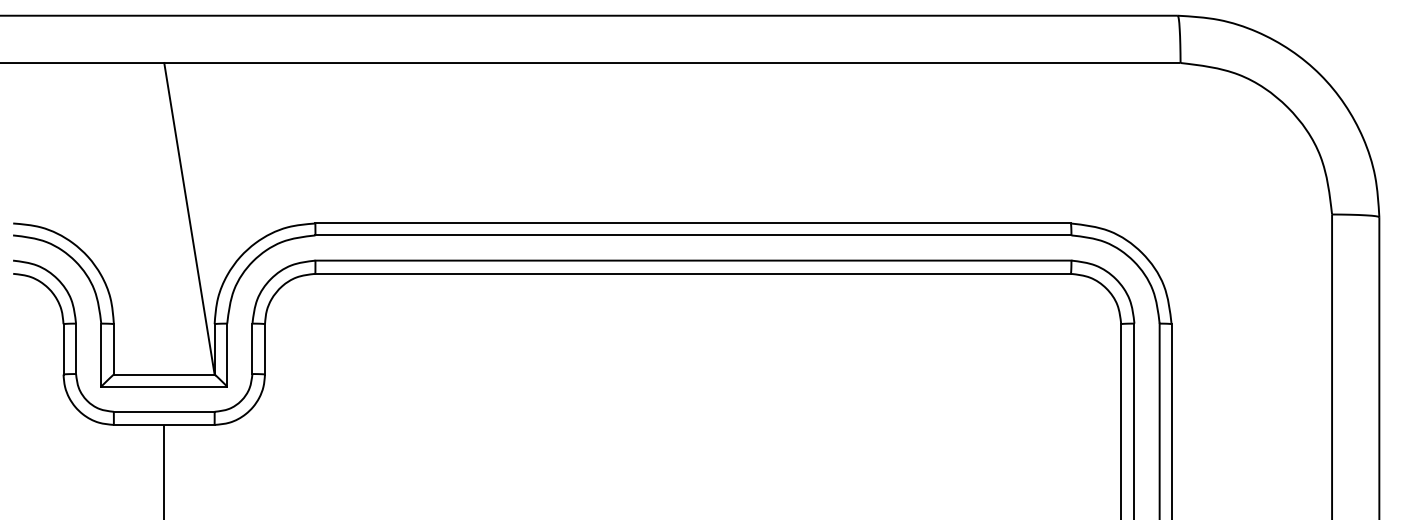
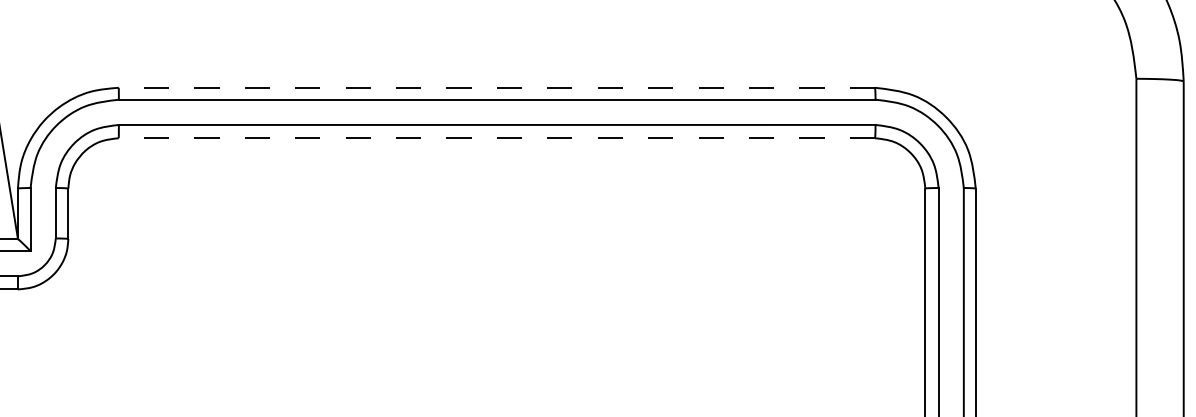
line: (693, 223) -> (497, 87), solid -> dashed
line: (693, 273) -> (497, 137), solid -> dashed

